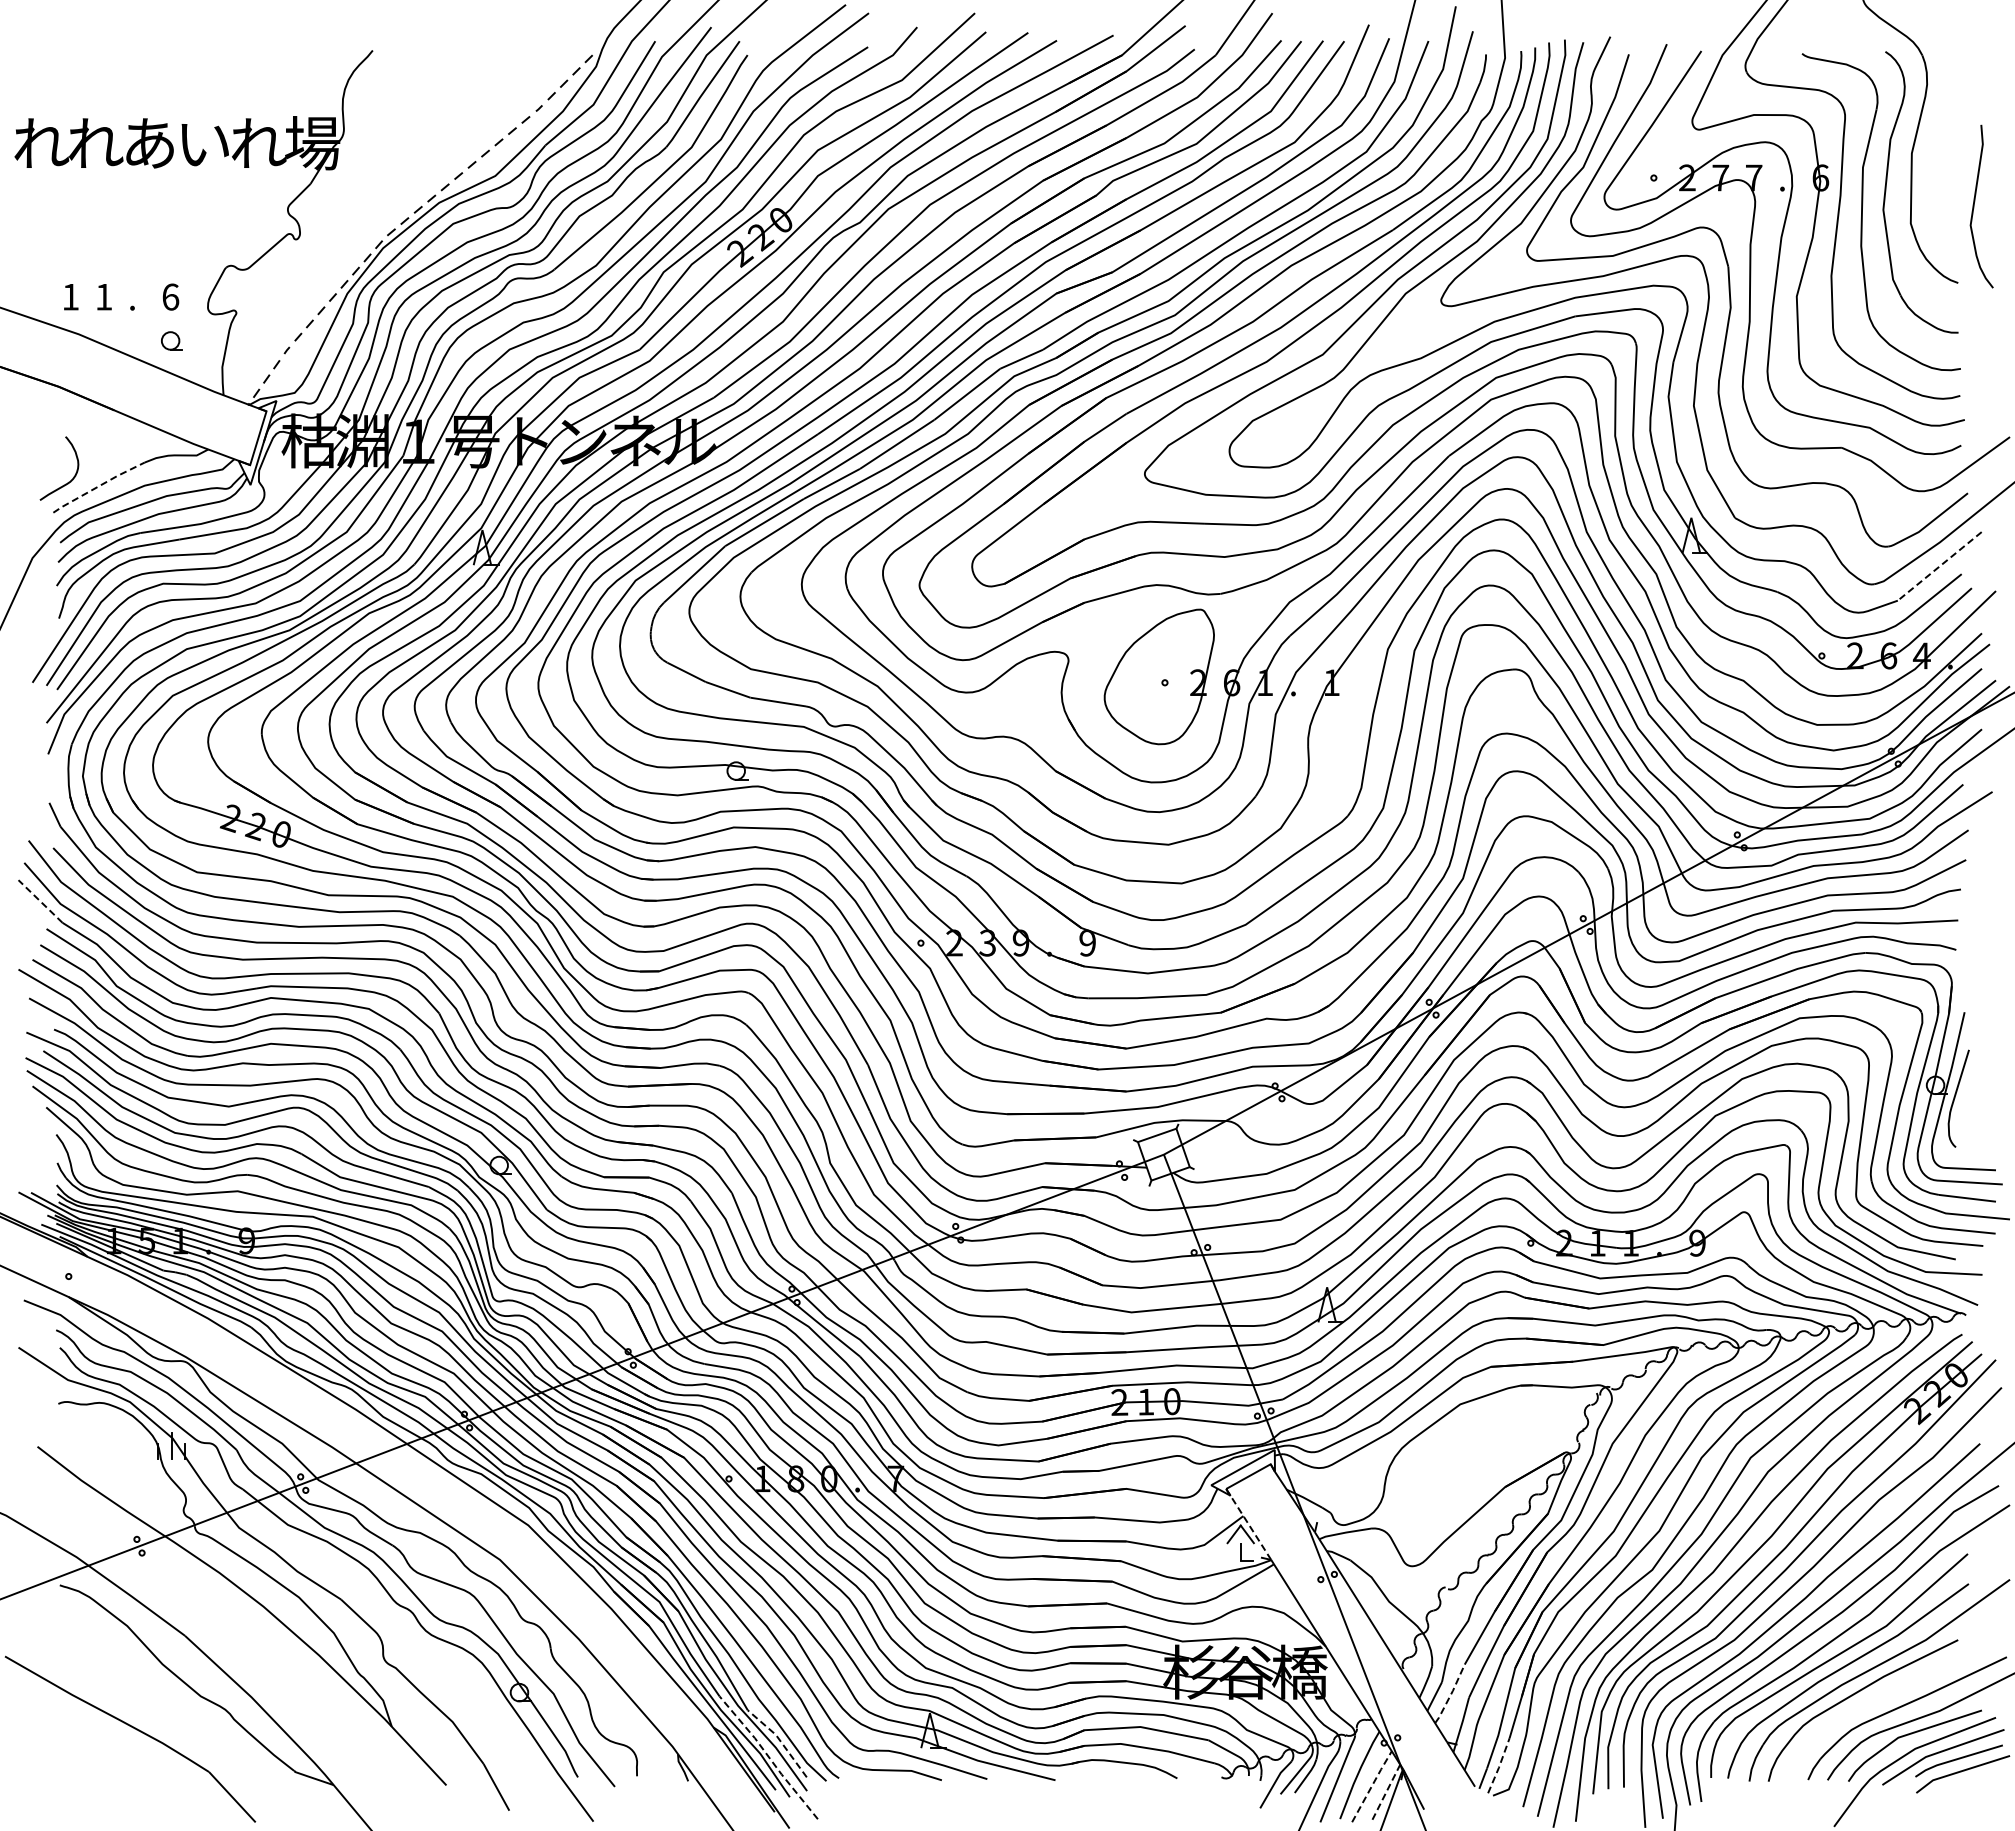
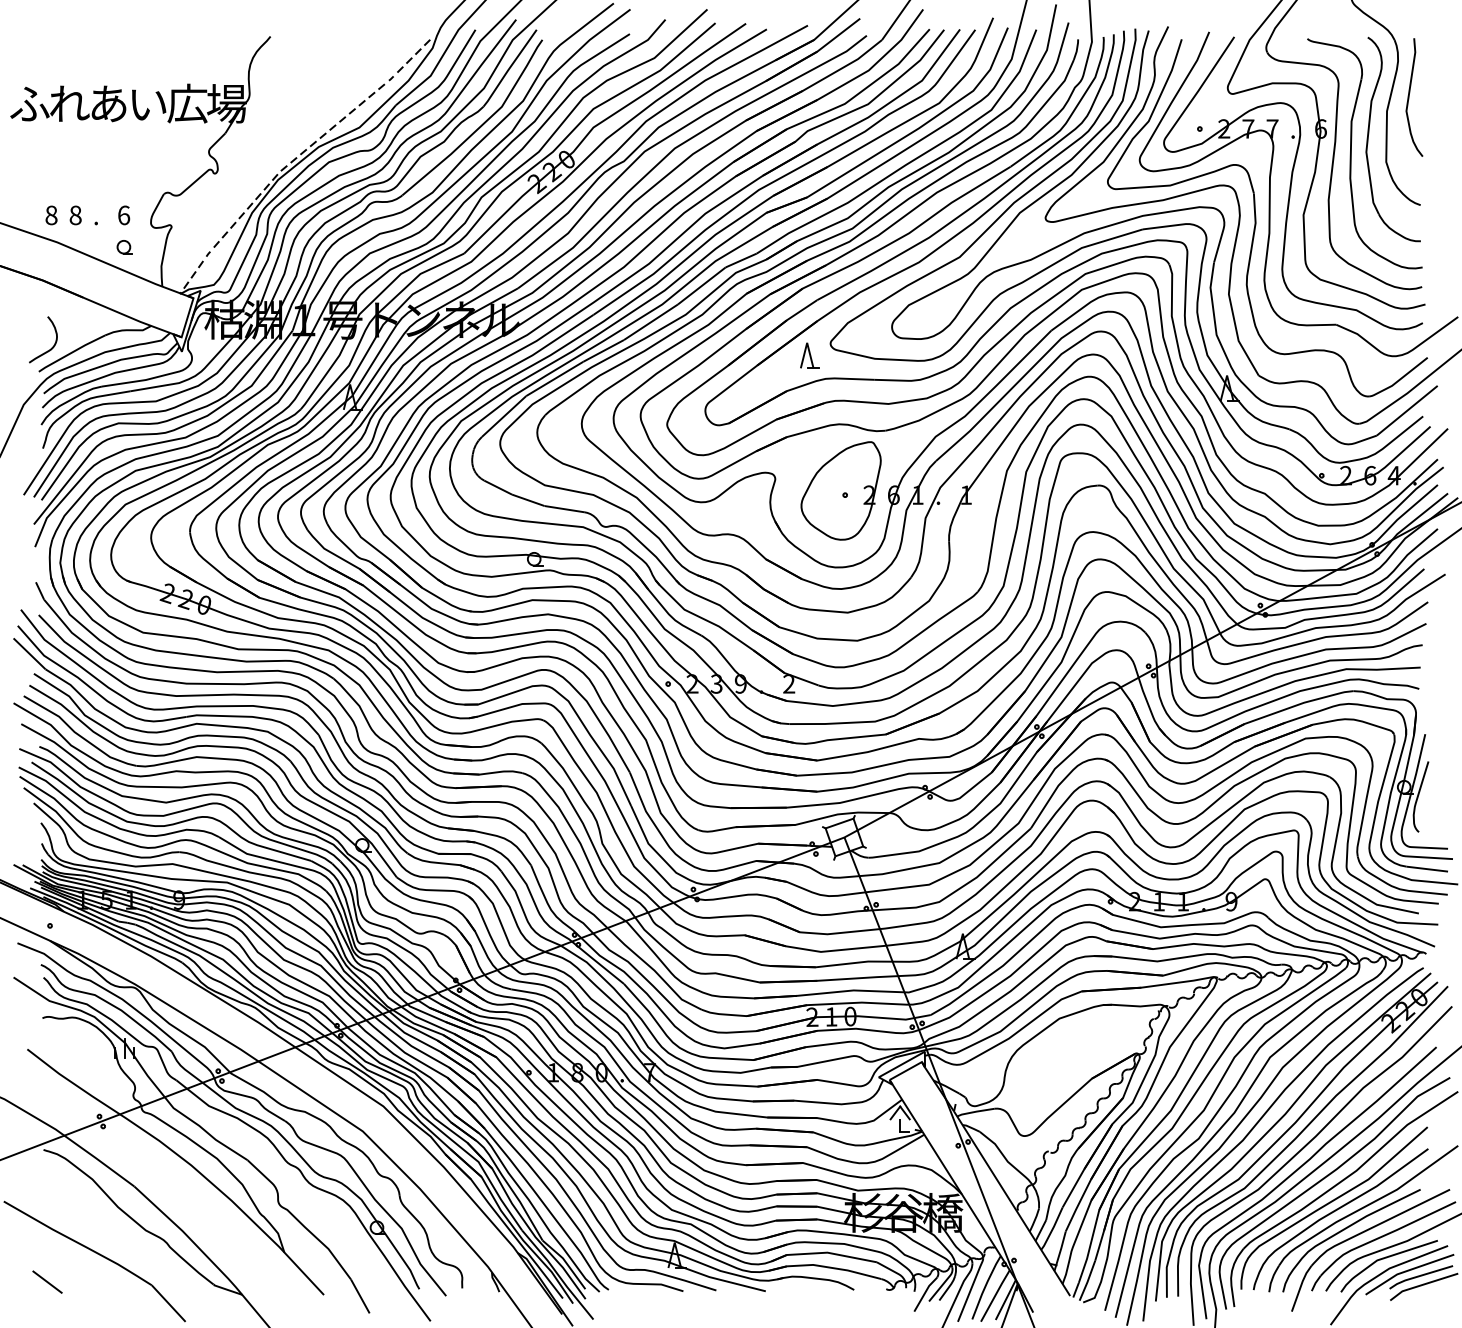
text: (41, 142) -> (30, 103), れ -> ふ
text: (258, 142) -> (187, 103), れ -> 広
curve: (1974, 206) -> (1409, 97), moved
text: (70, 296) -> (51, 214), 1 -> 8
text: (104, 296) -> (75, 214), 1 -> 8
line: (98, 486) -> (71, 352), dashed -> solid
part: (1116, 490) -> (810, 355), added
line: (1939, 566) -> (1407, 410), dashed -> solid
line: (40, 901) -> (29, 653), dashed -> solid
text: (1087, 943) -> (789, 684), 9 -> 2
line: (1250, 1527) -> (907, 1107), dashed -> solid
line: (1451, 1694) -> (1053, 1229), dashed -> solid
part: (1877, 1700) -> (1362, 1233), added
line: (779, 1740) -> (565, 1262), dashed -> solid
line: (768, 1757) -> (557, 1274), dashed -> solid
line: (1499, 1765) -> (1087, 1280), dashed -> solid
line: (65, 1767) -> (47, 1282), added
line: (1372, 1785) -> (995, 1295), dashed -> solid
line: (1386, 1792) -> (1005, 1300), dashed -> solid

